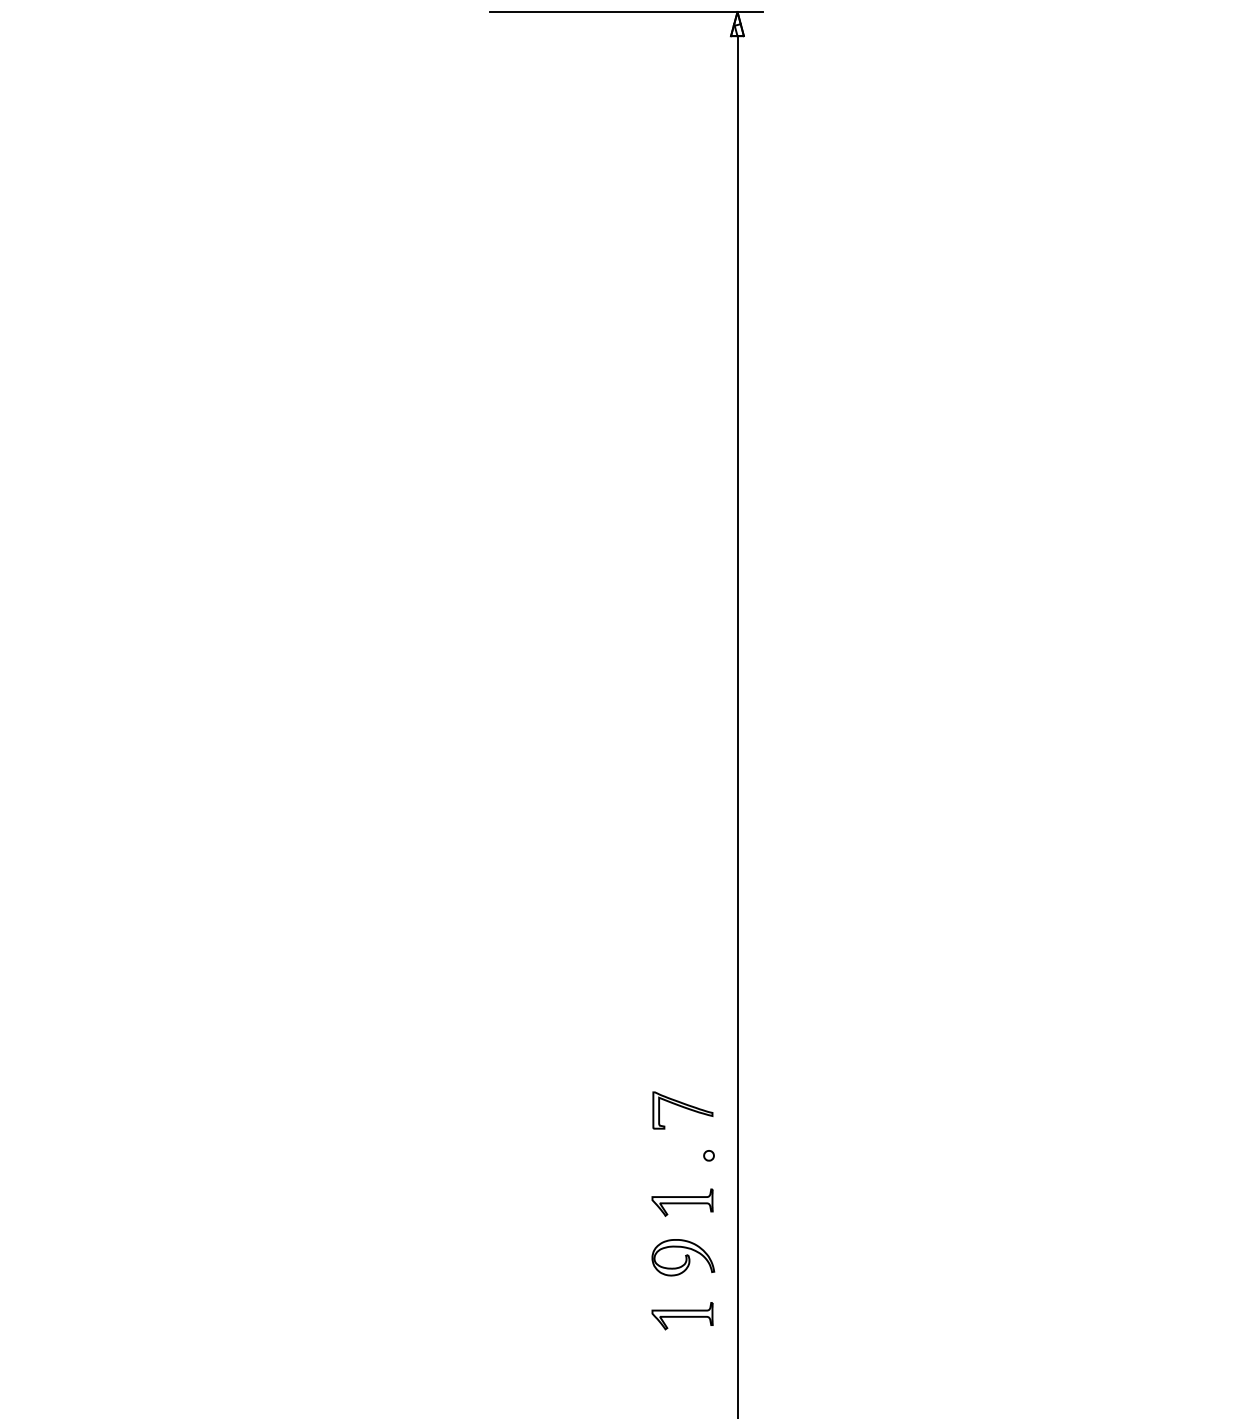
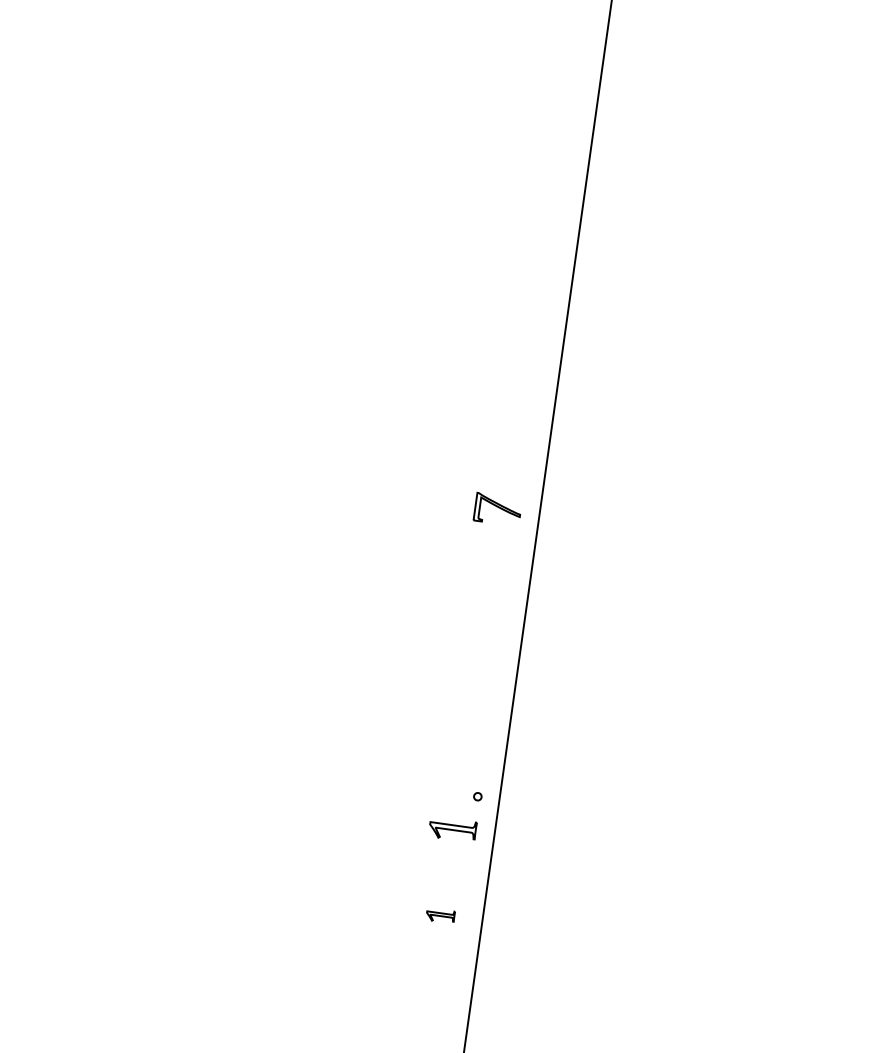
part: (682, 1110) -> (497, 509), moved
part: (683, 1257) -> (447, 871), removed
part: (682, 1316) -> (440, 915), size x0.6

